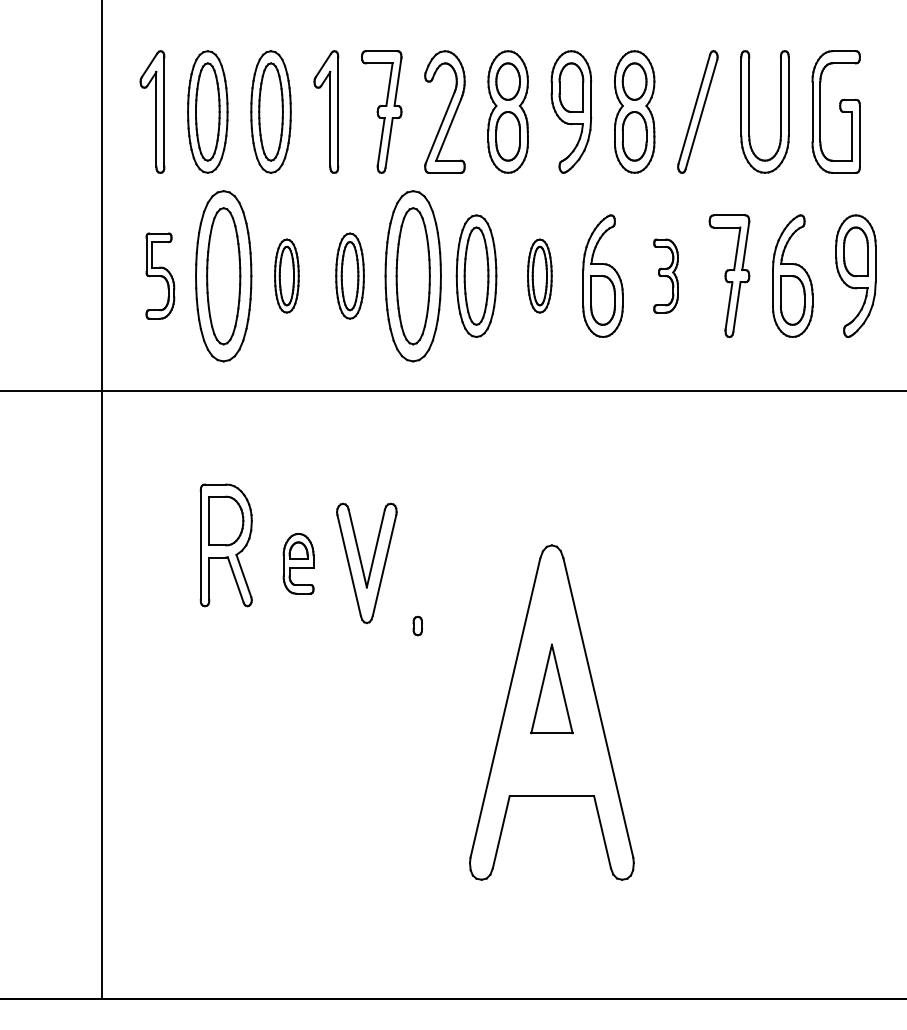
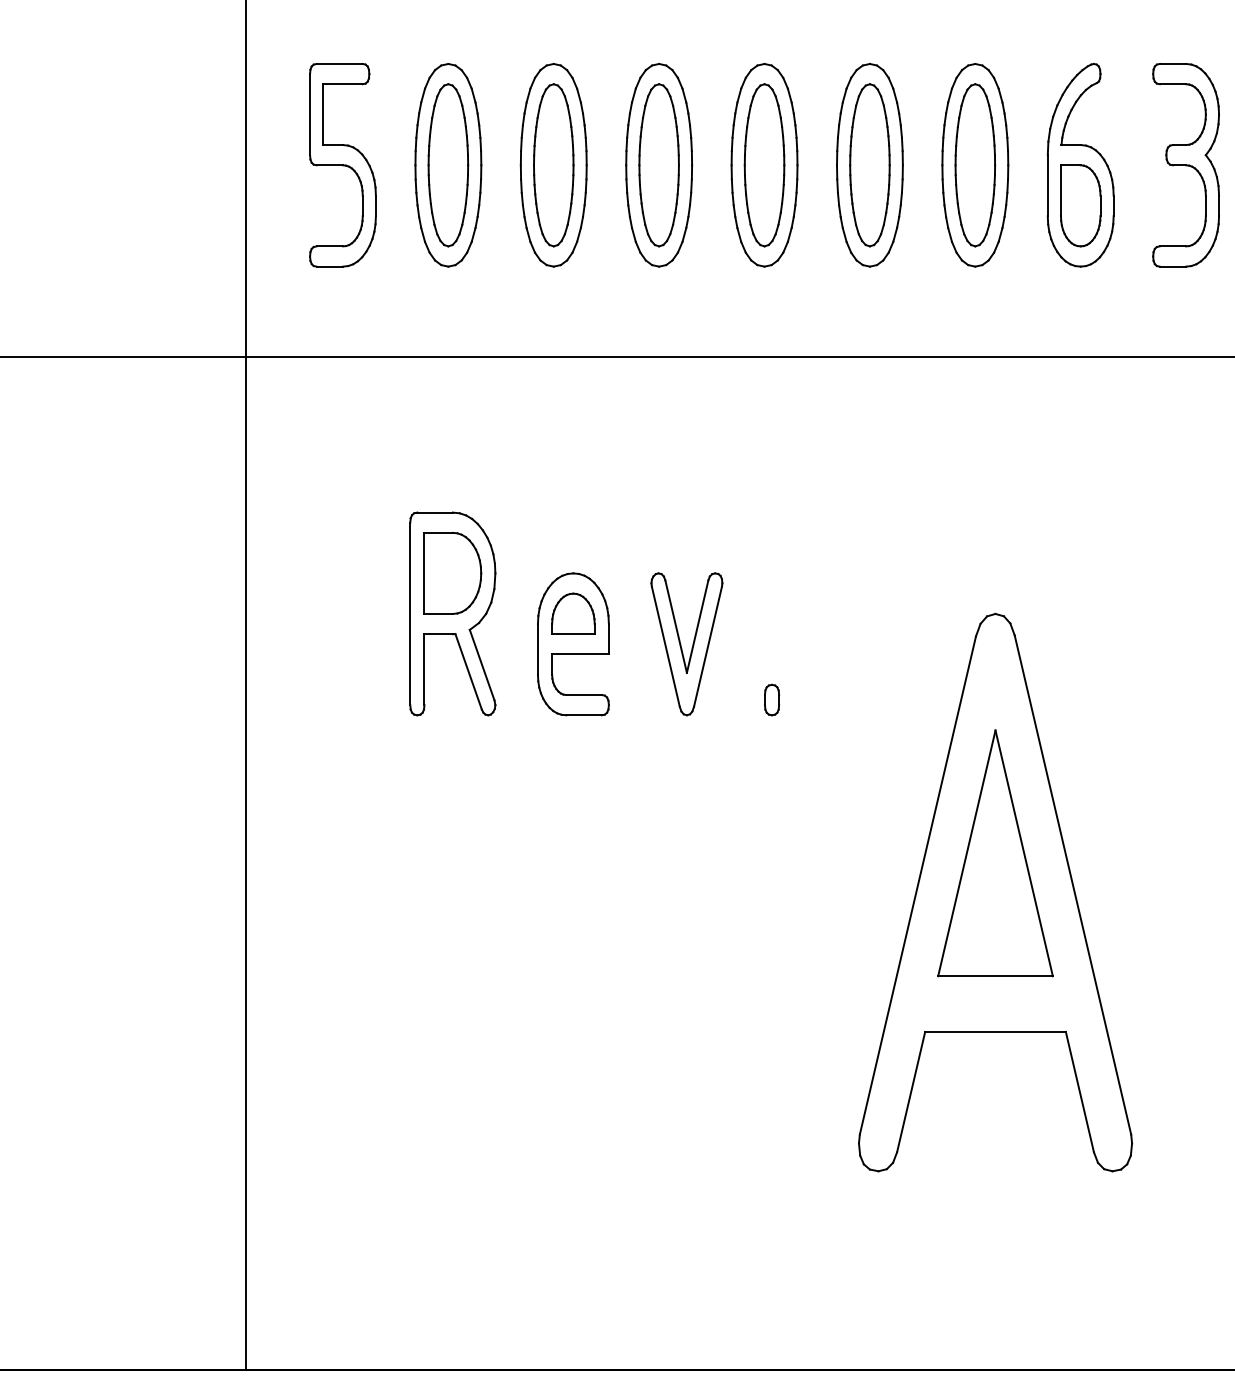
part: (160, 275) -> (343, 164), size x1.43
part: (223, 275) -> (448, 164), size x0.71
part: (286, 275) -> (553, 164), size x1.67
part: (349, 275) -> (658, 164), size x1.43
part: (413, 275) -> (764, 164), size x0.71
part: (539, 275) -> (974, 164), size x1.67
part: (665, 275) -> (1184, 164), size x1.67
part: (298, 563) -> (573, 644), size x1.43
part: (366, 563) -> (686, 644), size x0.71
part: (417, 626) -> (771, 700), moved
part: (551, 688) -> (994, 852), size x1.67

